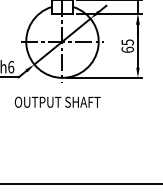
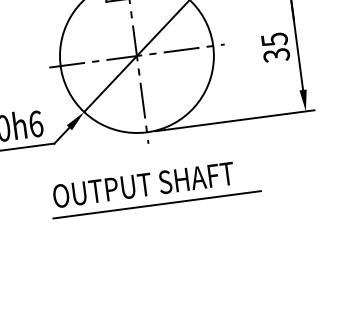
text: (127, 49) -> (276, 54), 65 -> 35
line: (62, 112) -> (156, 205), added

